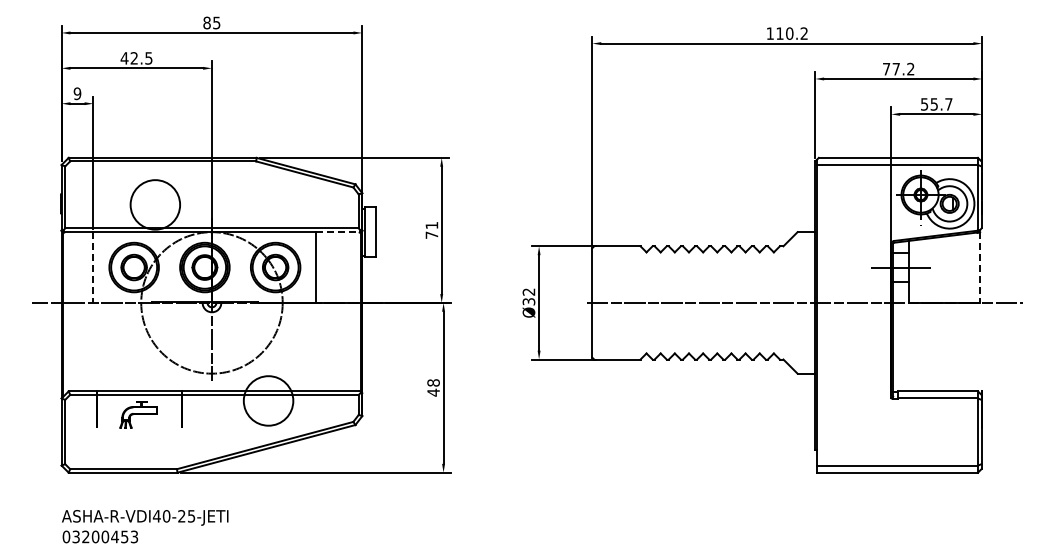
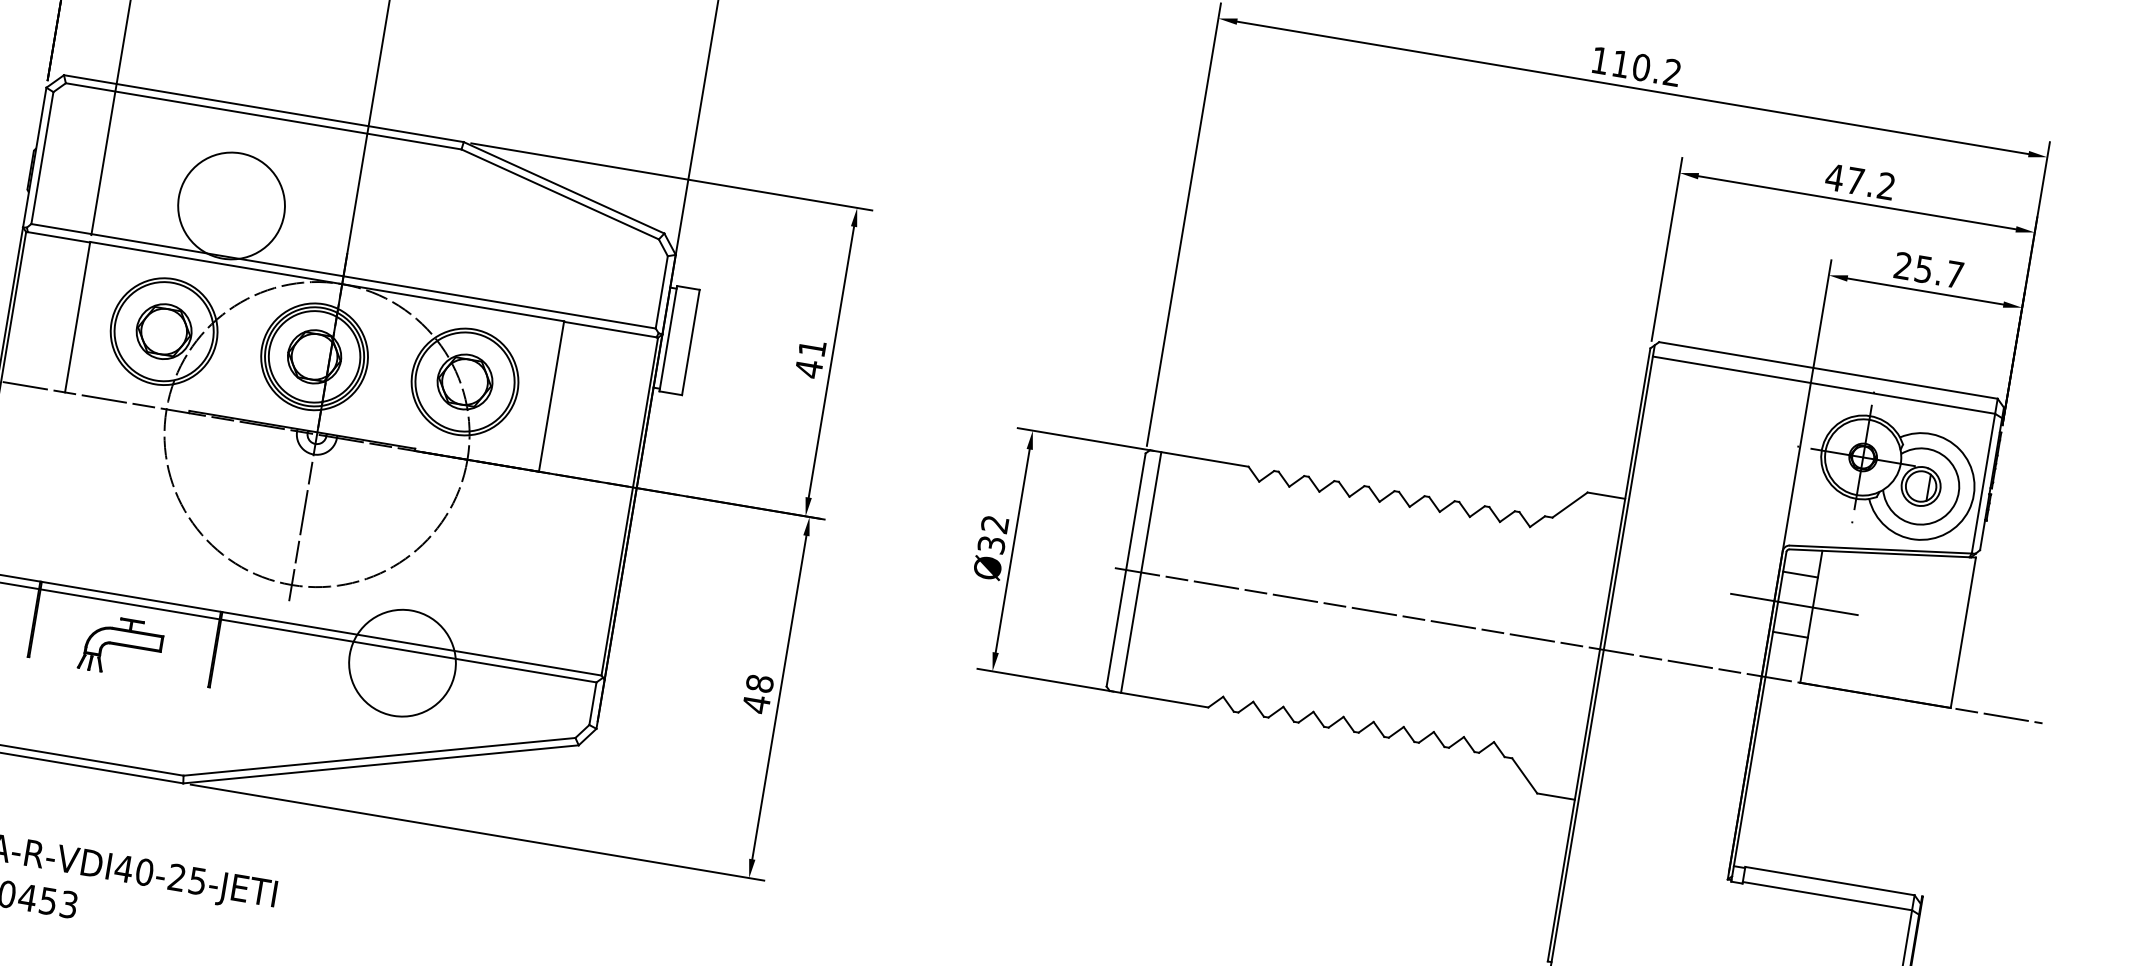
text: (886, 69) -> (1834, 178), 77.2 -> 47.2
text: (924, 104) -> (1902, 266), 55.7 -> 25.7
line: (338, 232) -> (611, 329), dashed -> solid
text: (431, 235) -> (807, 369), 71 -> 41
line: (93, 268) -> (77, 319), dashed -> solid
line: (980, 268) -> (1963, 634), dashed -> solid
line: (599, 302) -> (1141, 571), added

